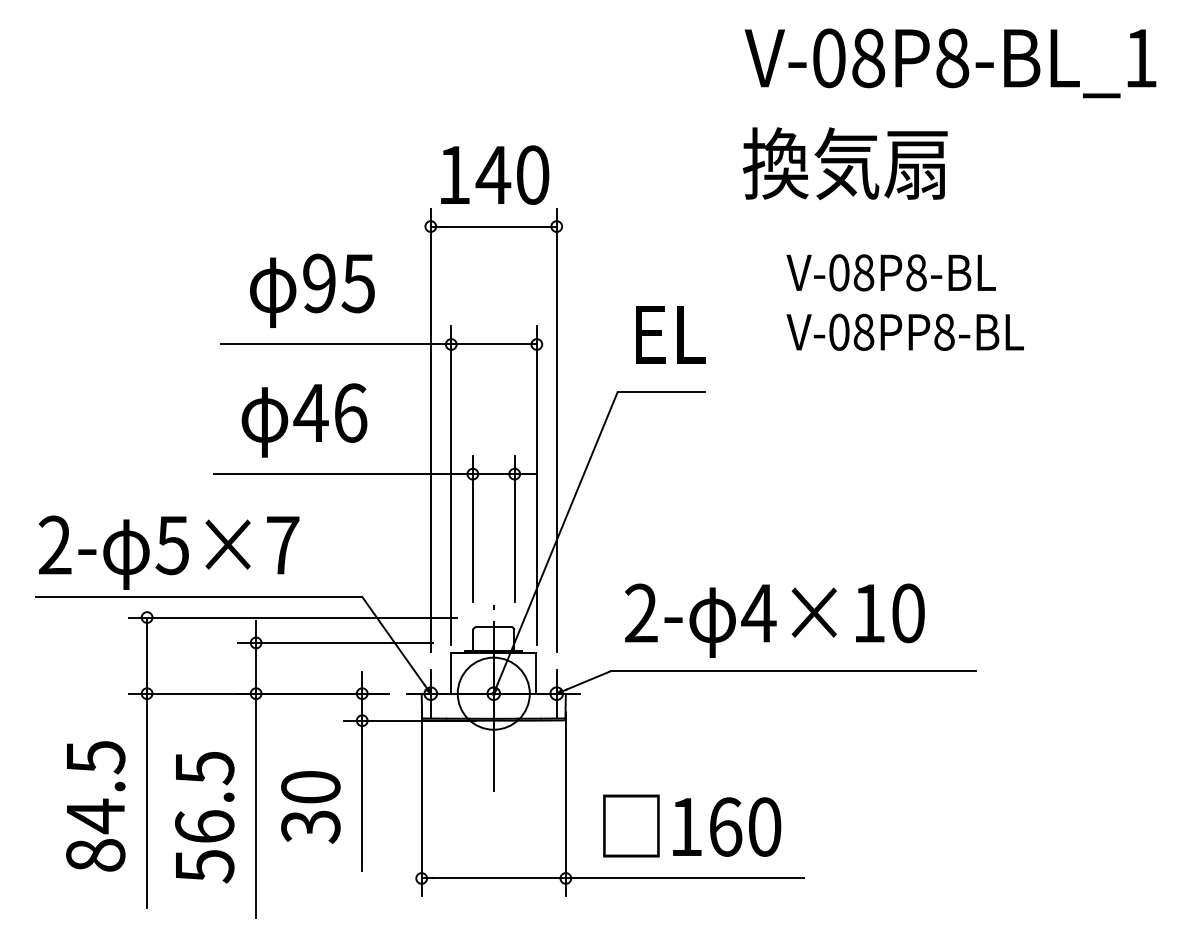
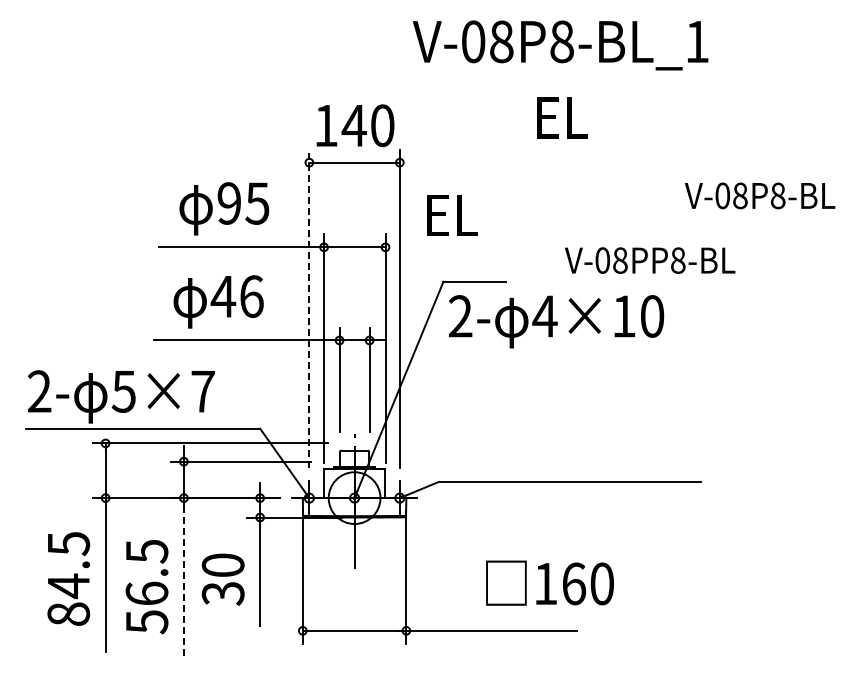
text: (950, 63) -> (560, 45), moved
text: (844, 163) -> (606, 117), 換気扇 -> EL
text: (891, 272) -> (760, 195), moved
text: (905, 332) -> (650, 260), moved
text: (670, 334) -> (452, 215), moved
line: (430, 429) -> (309, 308), solid -> dashed
text: (774, 620) -> (556, 321), moved
line: (255, 811) -> (183, 582), solid -> dashed
text: (691, 825) -> (549, 582), moved

